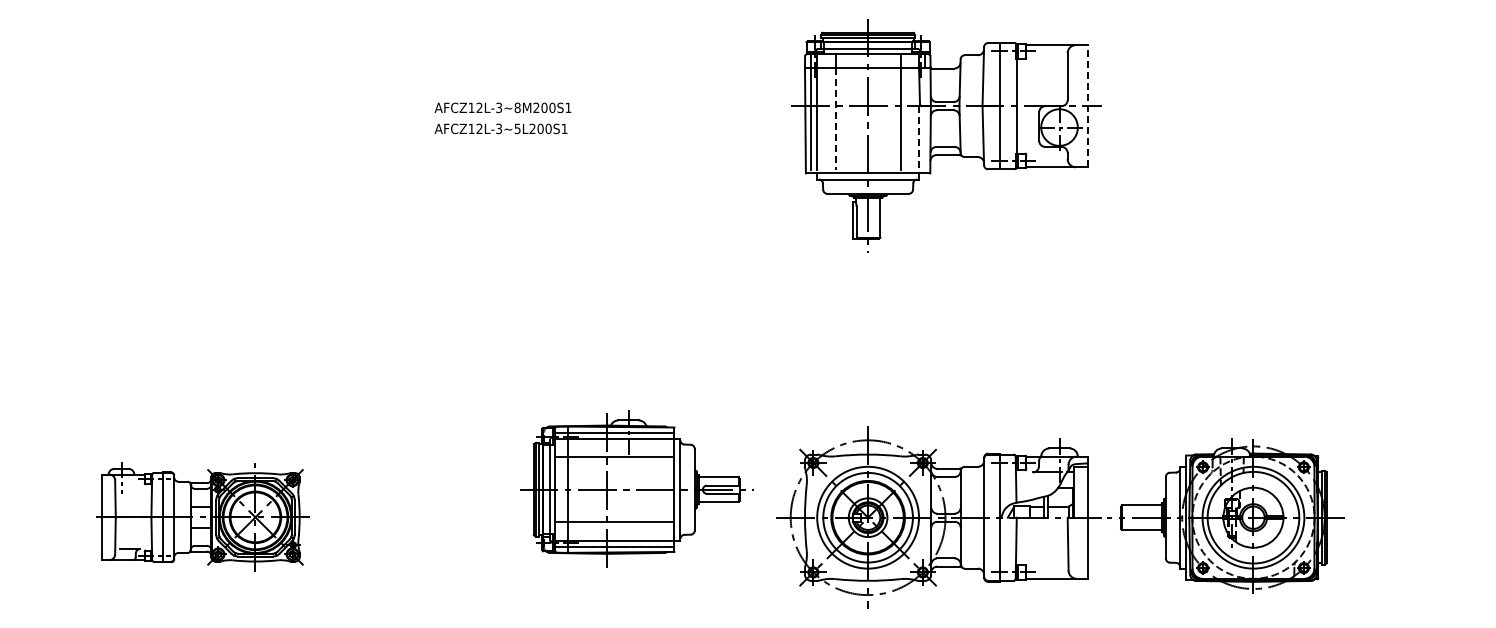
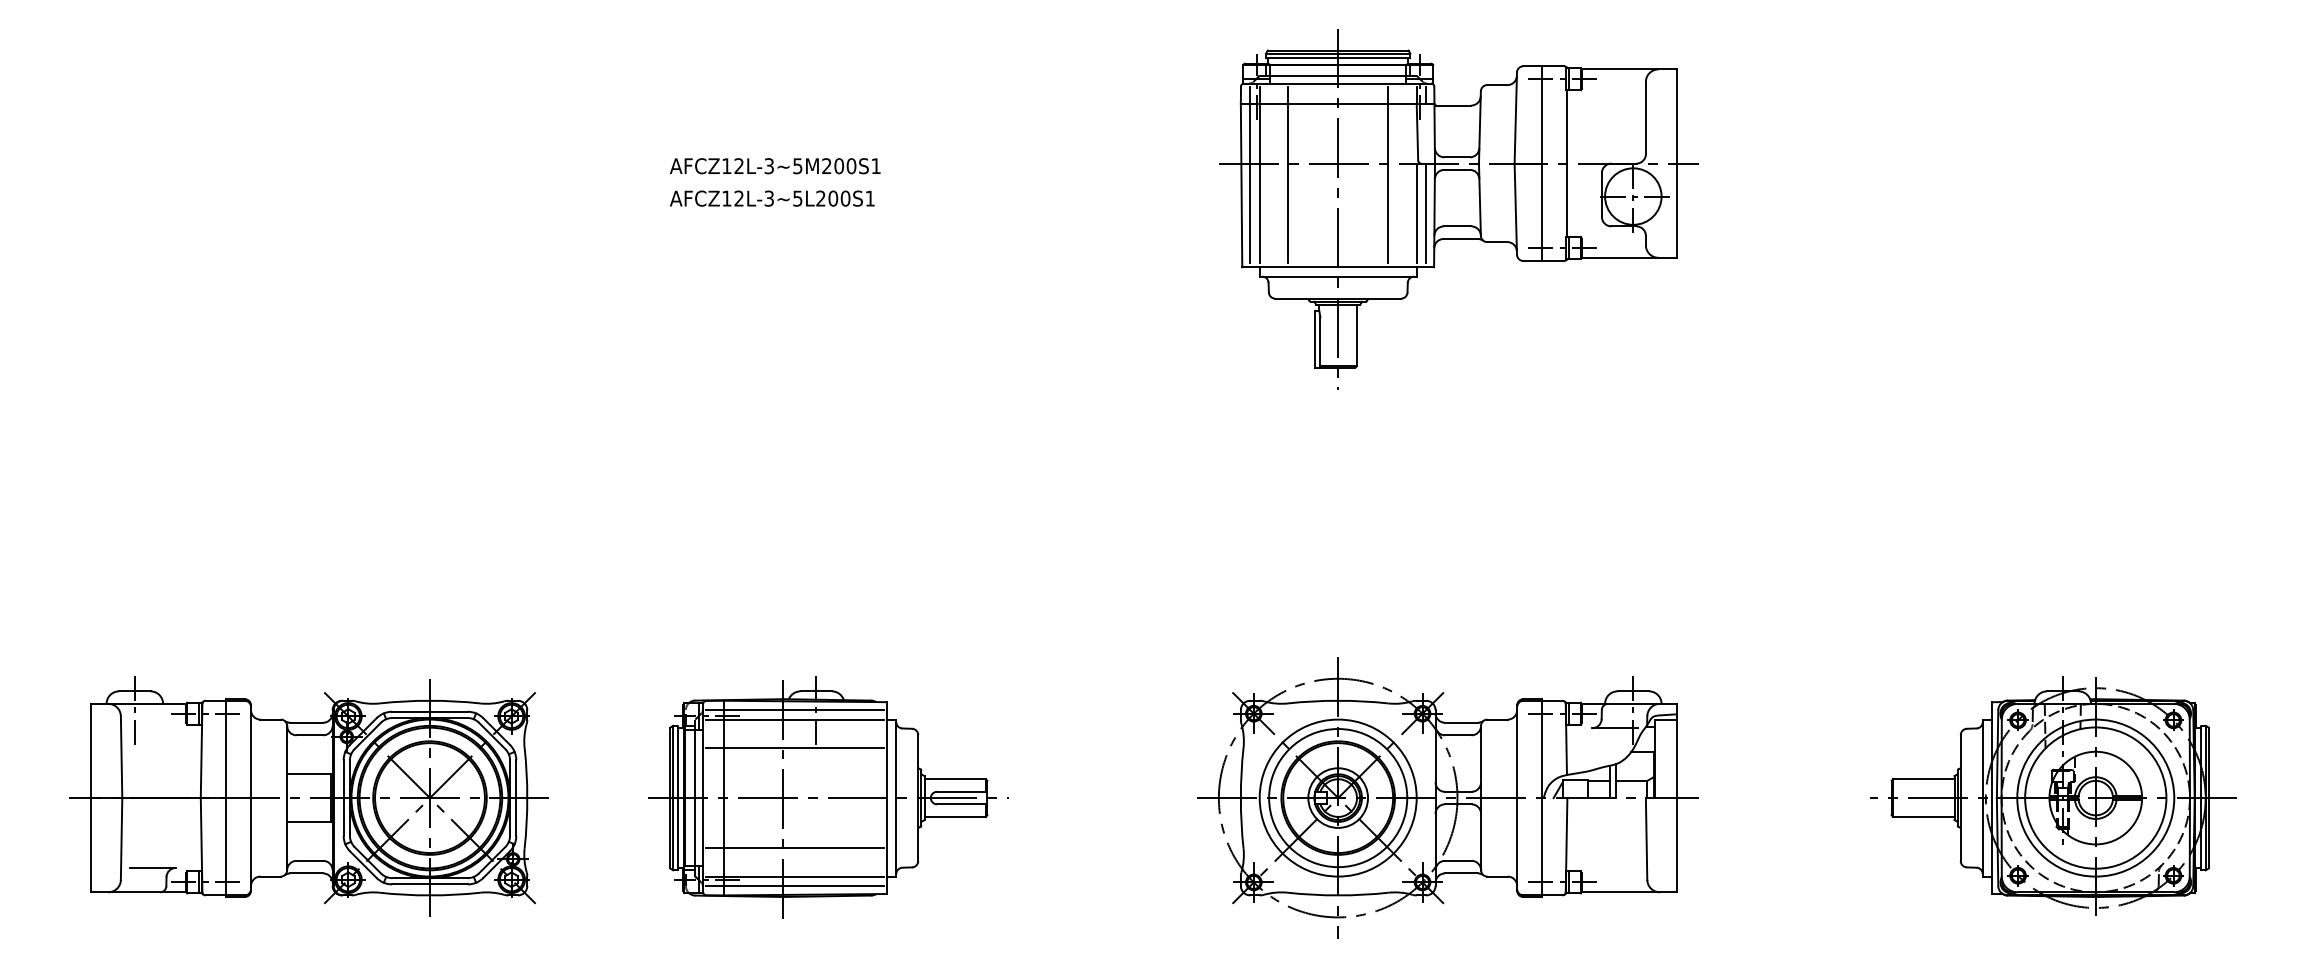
line: (1088, 105) -> (1677, 162), dashed -> solid
text: (517, 107) -> (797, 165), AFCZ12L-3~8M200S1 -> AFCZ12L-3~5M200S1
line: (835, 119) -> (1287, 184), dashed -> solid
line: (919, 138) -> (1417, 213), dashed -> solid
line: (924, 138) -> (1425, 213), added
part: (636, 488) -> (828, 796), moved
part: (1225, 515) -> (2052, 794), moved
part: (200, 516) -> (308, 796), size x1.43

